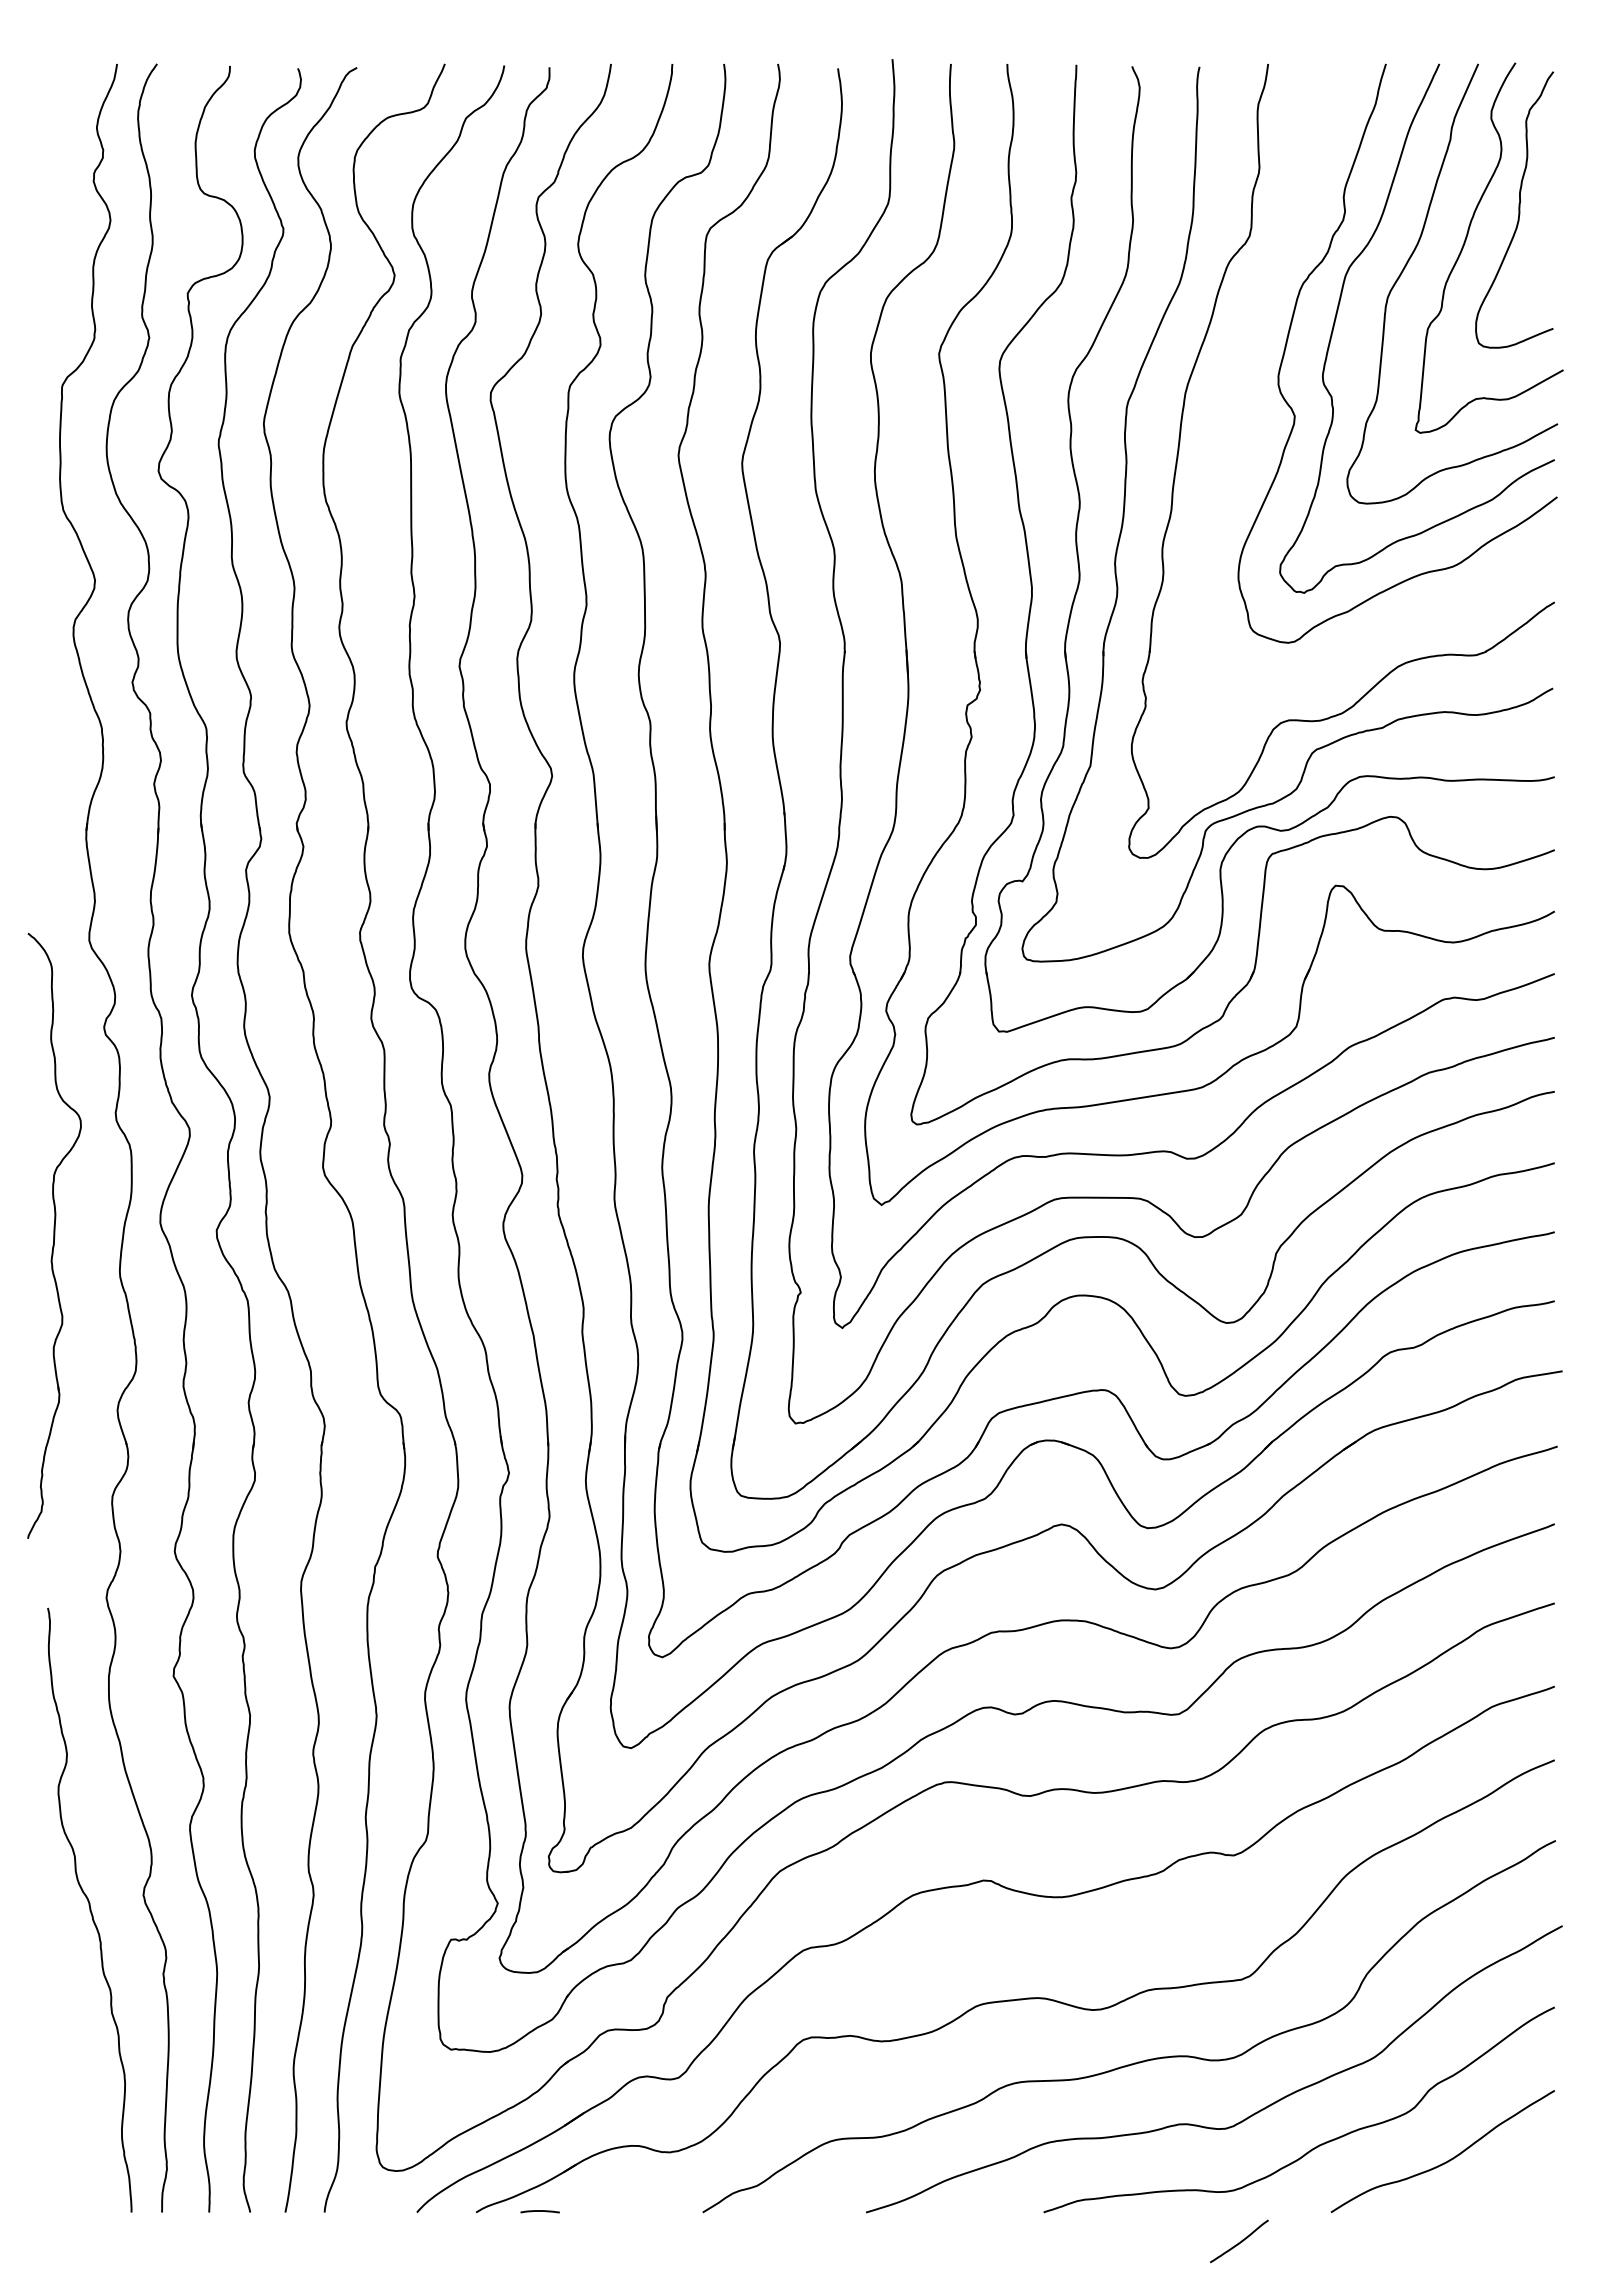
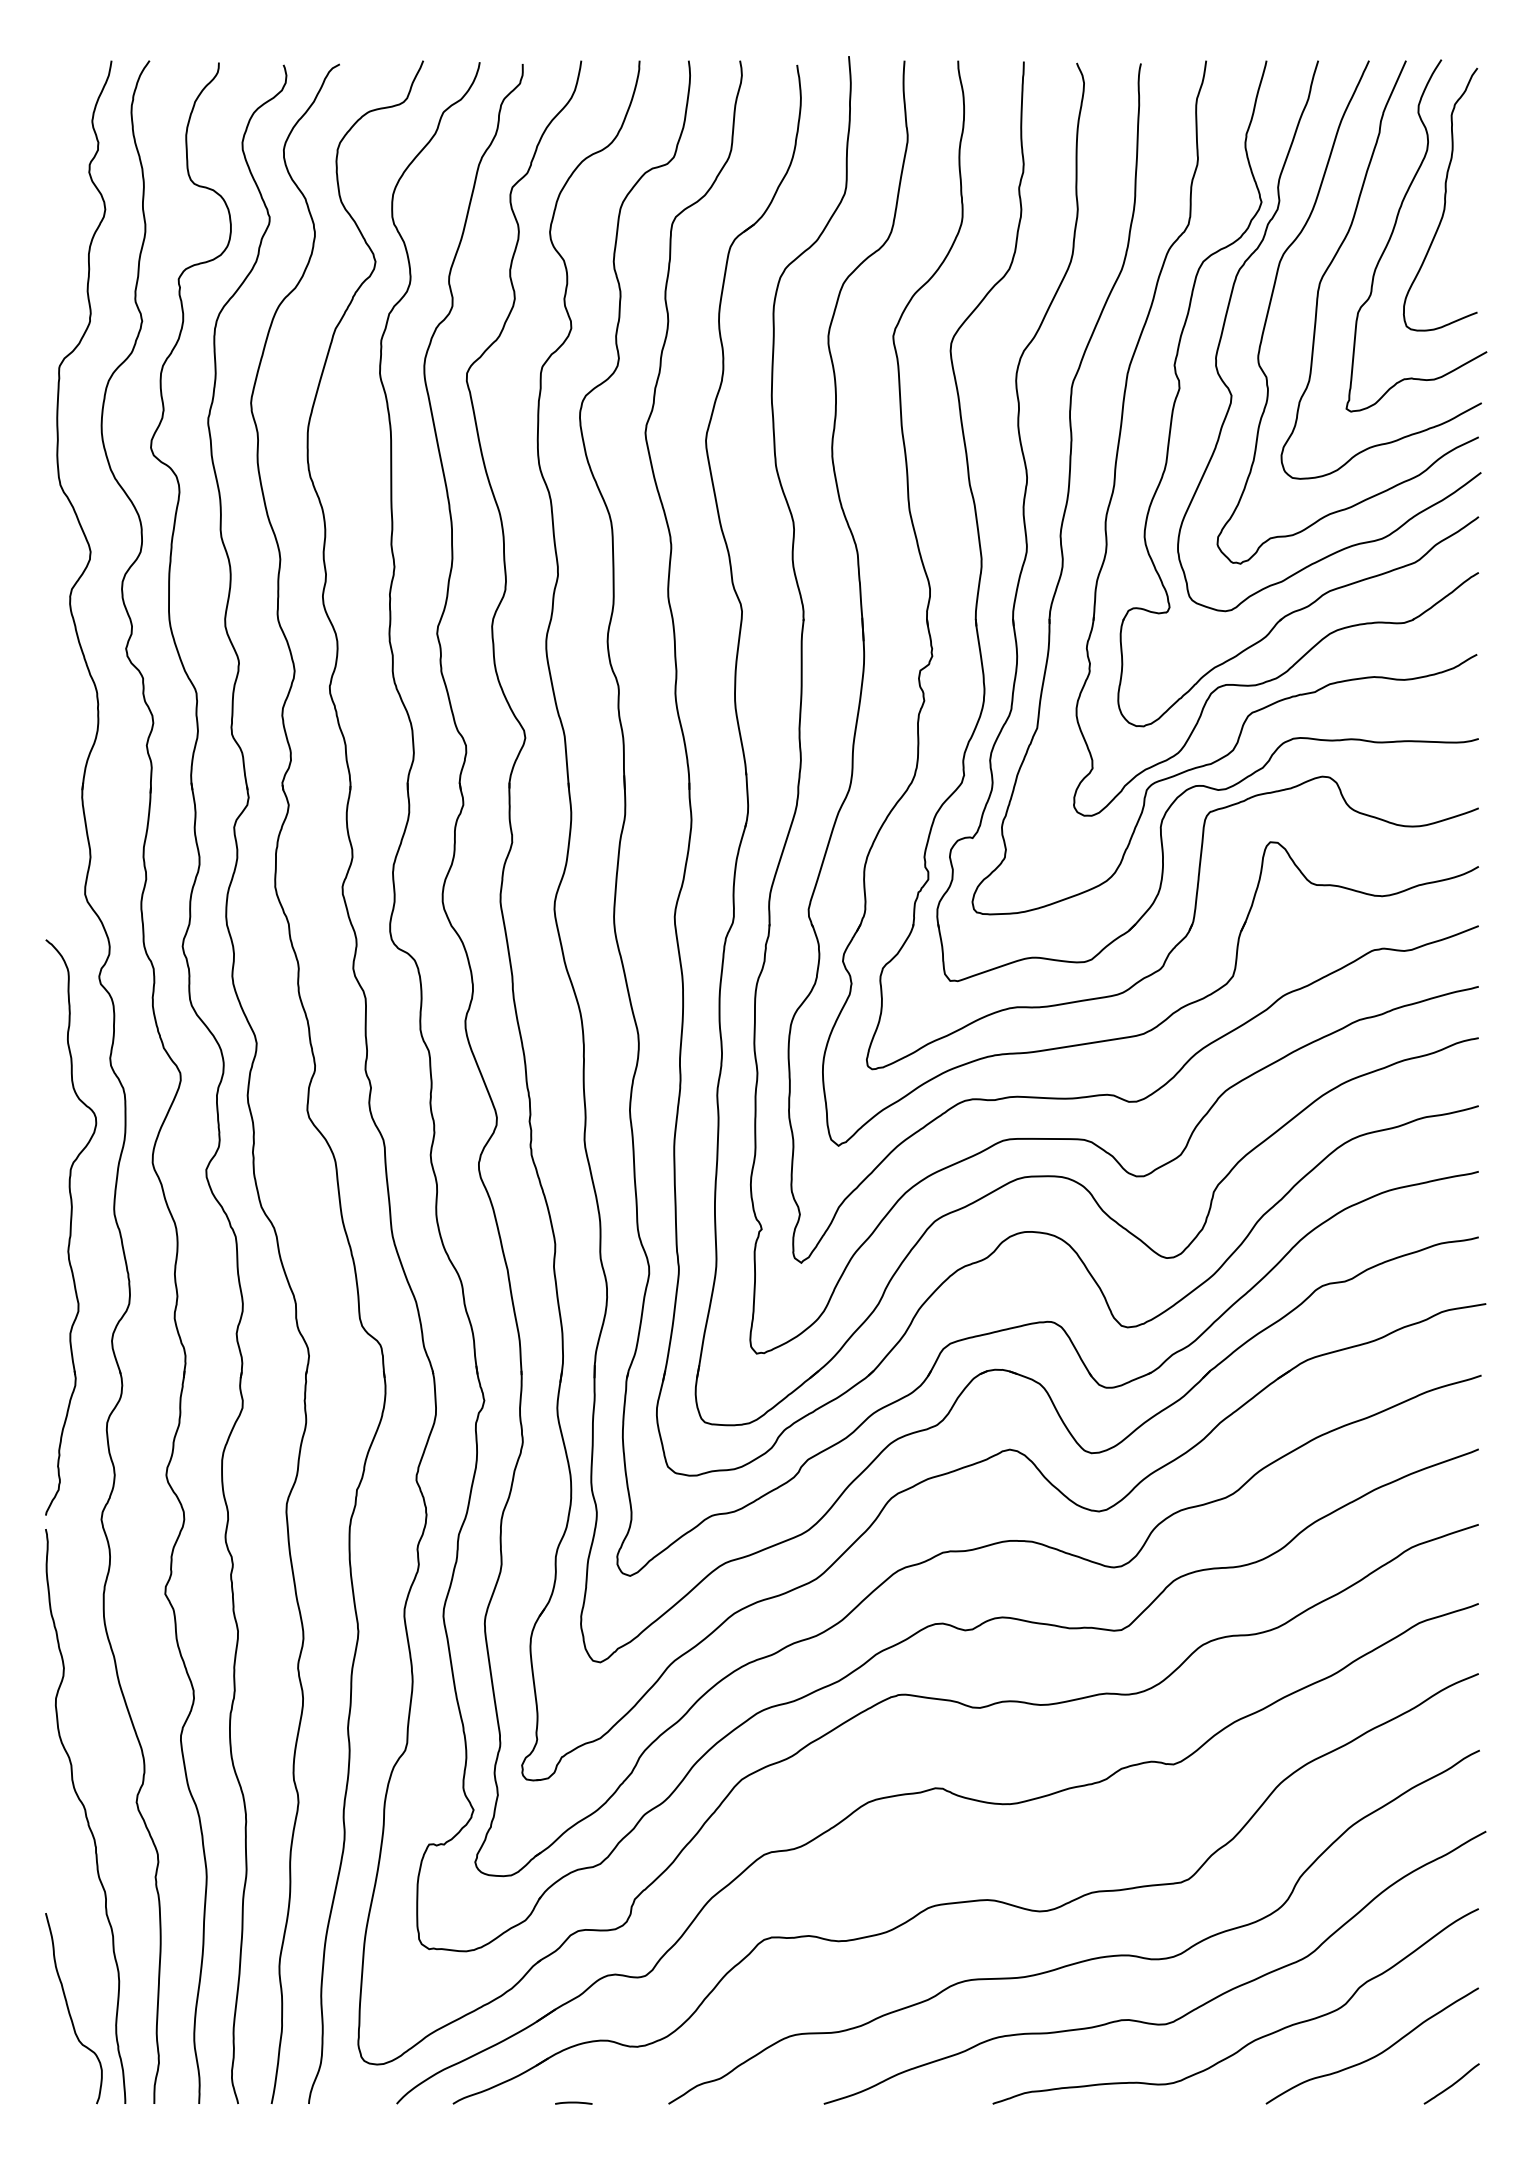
part: (1240, 411) -> (1179, 391), added
part: (54, 1235) -> (71, 1227), moved
curve: (72, 2111) -> (69, 2007), added
line: (539, 2211) -> (573, 2103), moved
curve: (1240, 2241) -> (1452, 2084), moved

